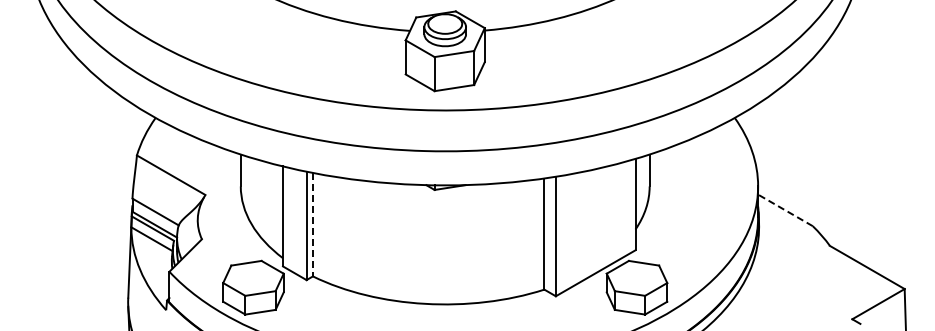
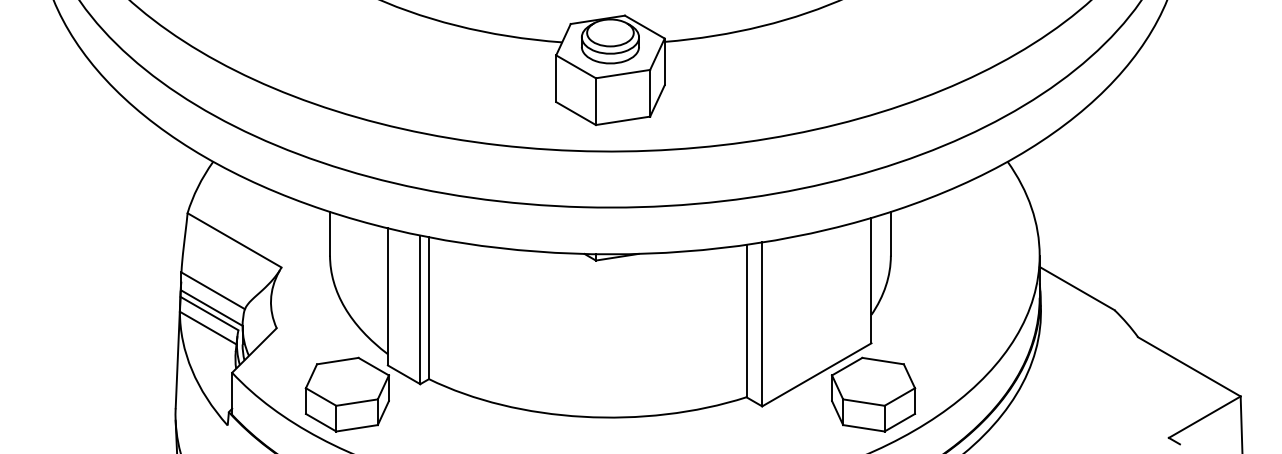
line: (785, 210) -> (1077, 288), dashed -> solid
line: (312, 224) -> (428, 307), dashed -> solid

